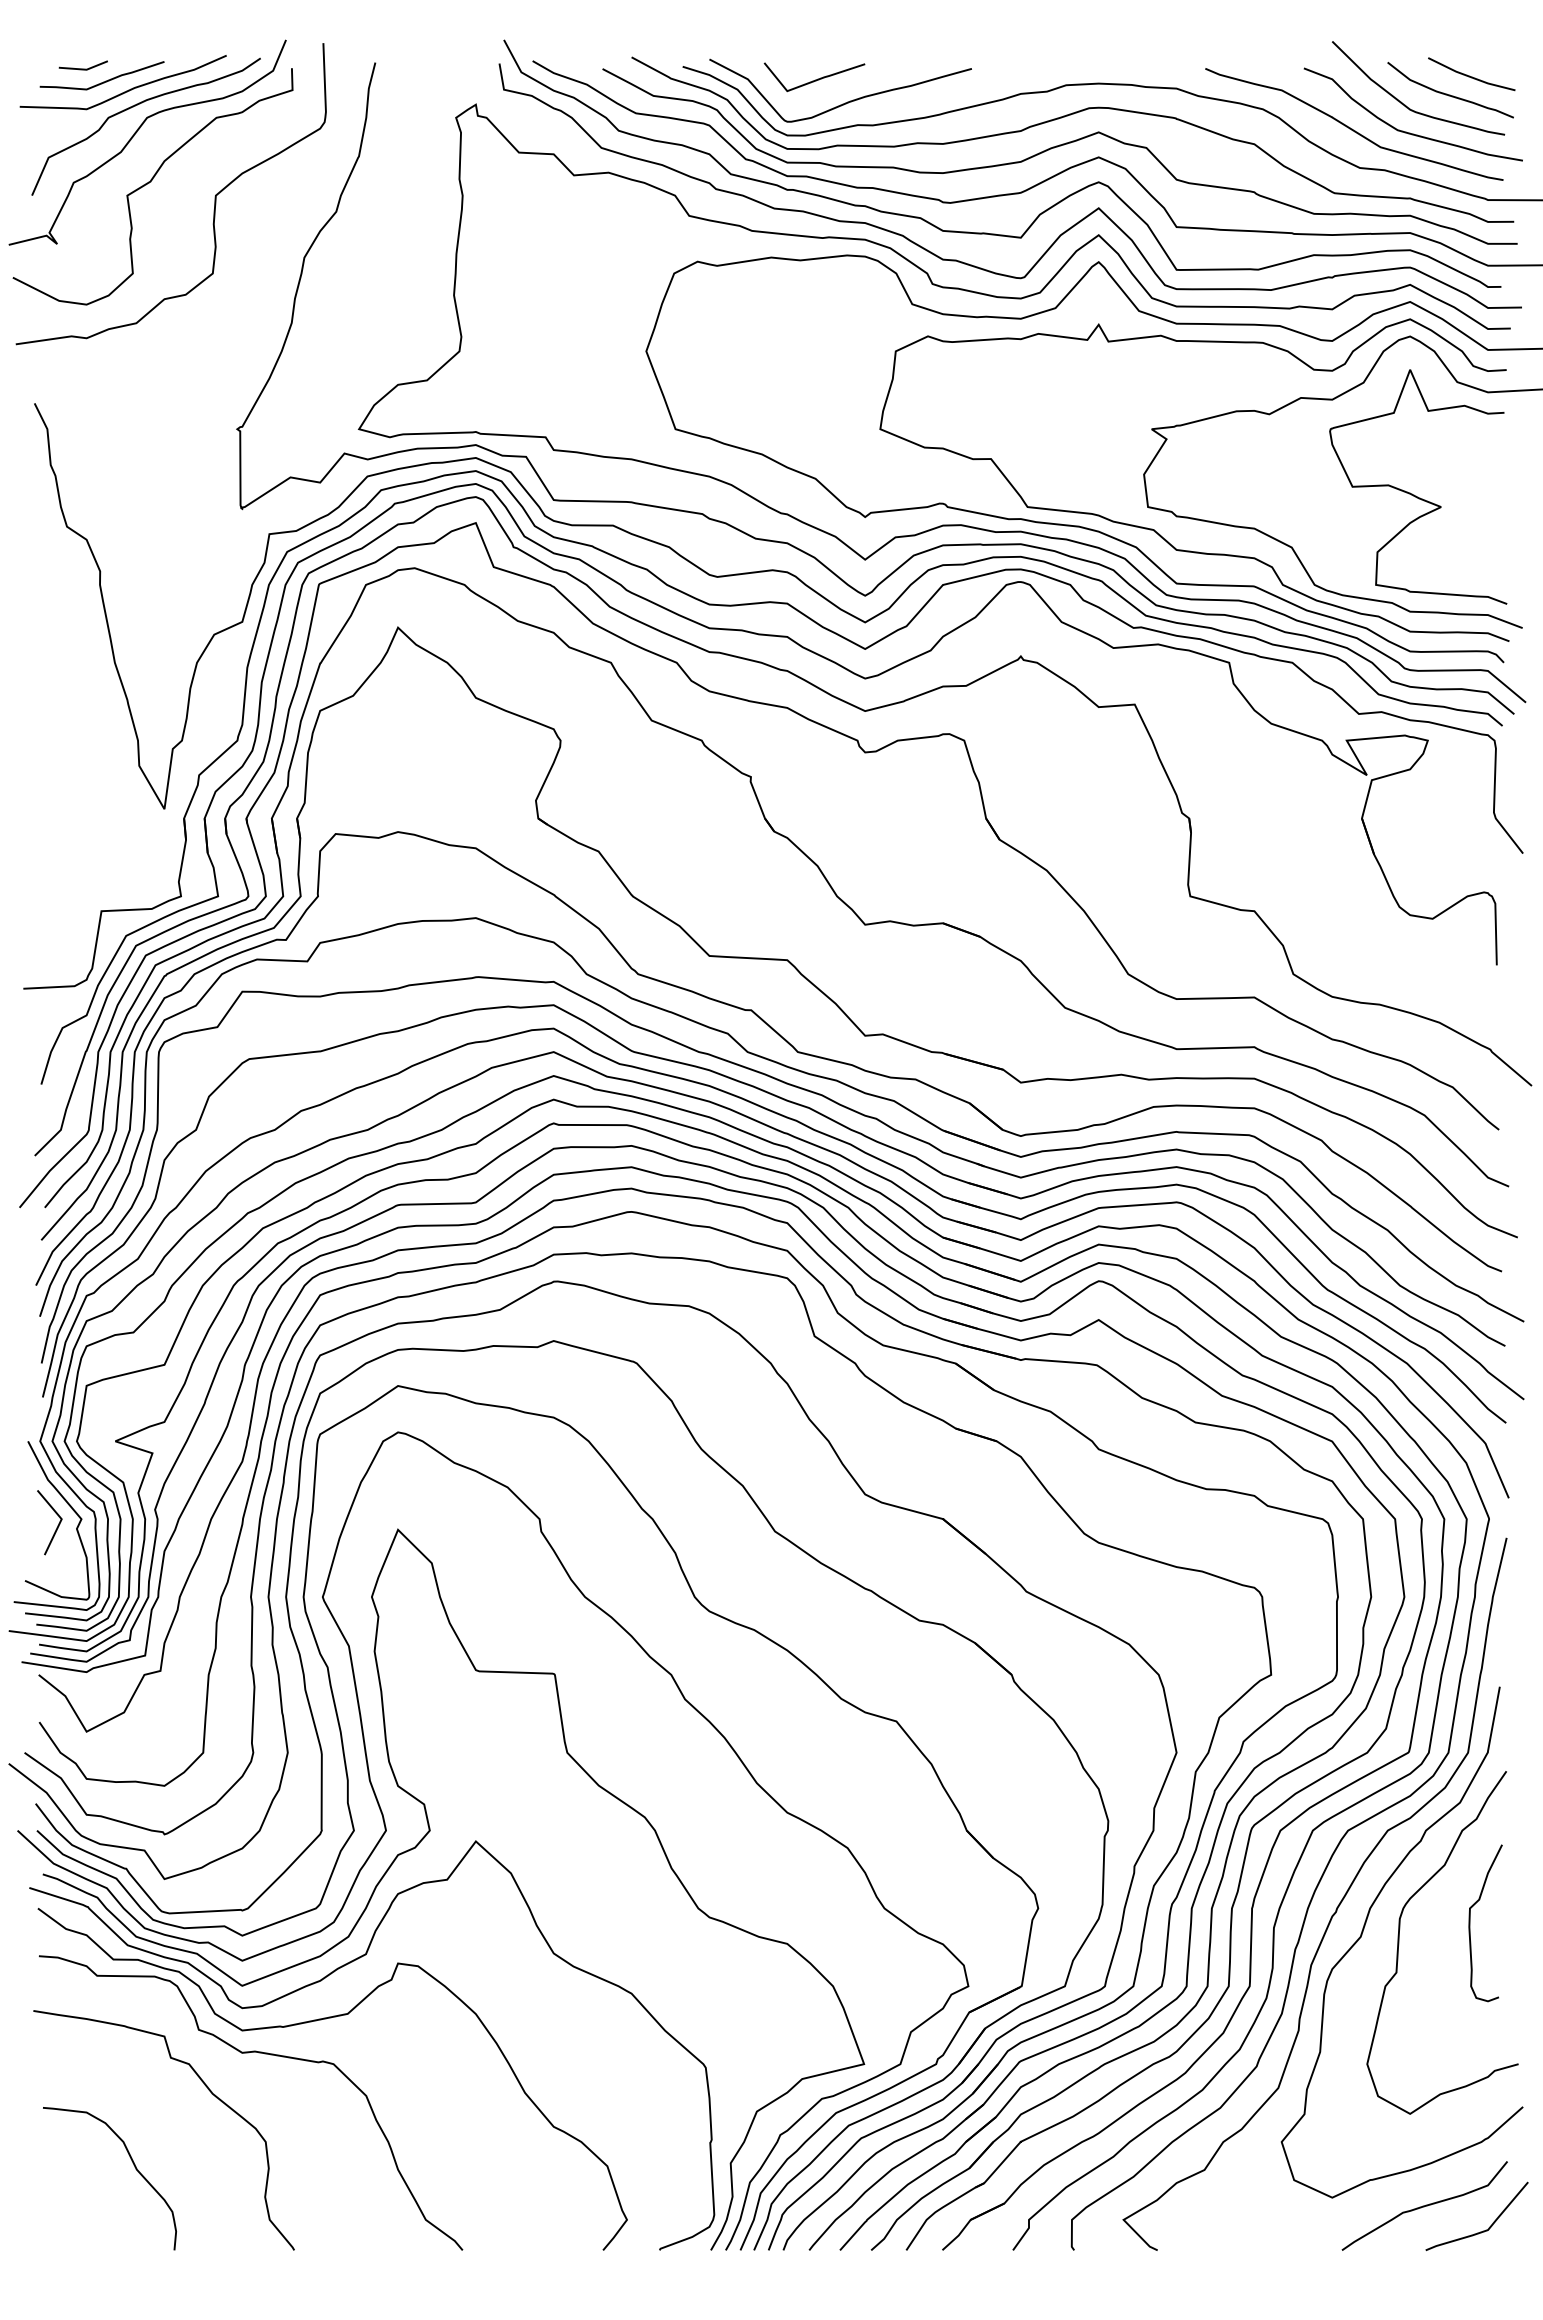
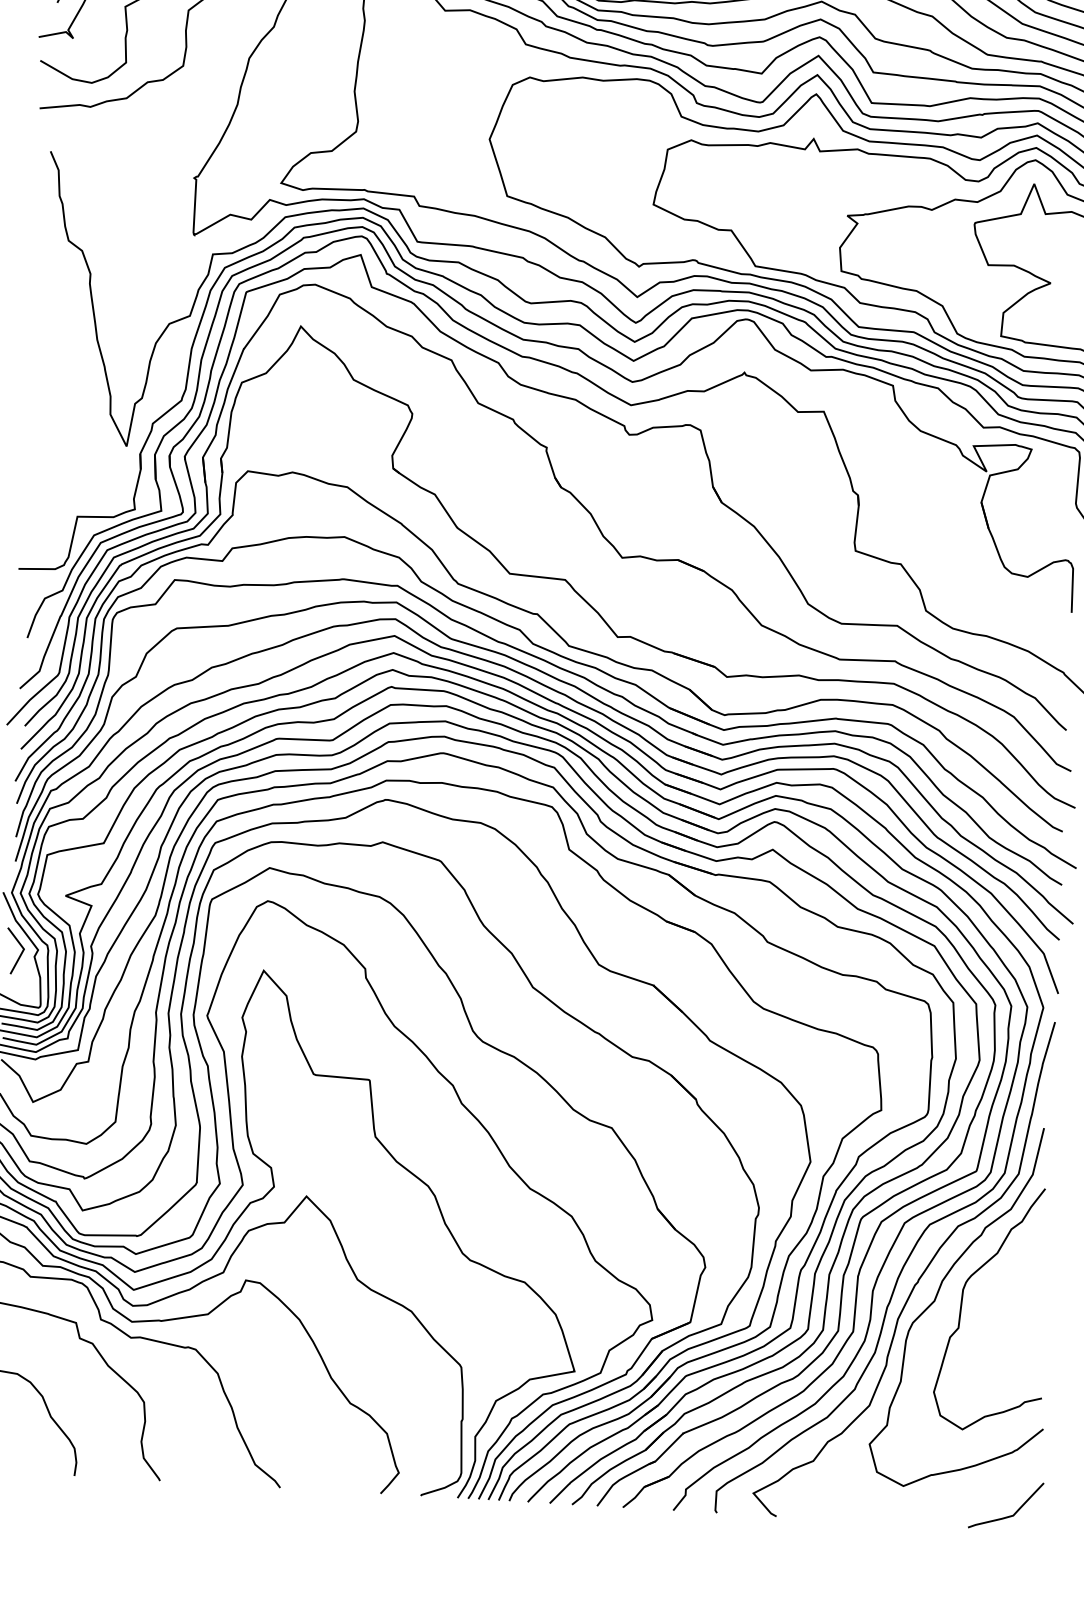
curve: (1470, 1923) -> (1013, 1295), removed
curve: (1424, 2205) -> (968, 1495), removed

